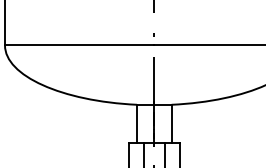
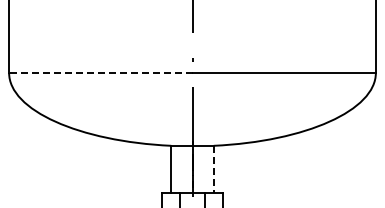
line: (79, 45) -> (100, 72), solid -> dashed
line: (171, 124) -> (213, 170), solid -> dashed

